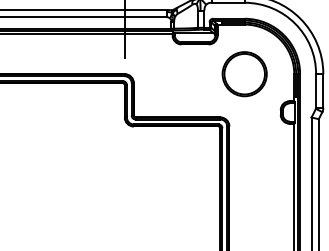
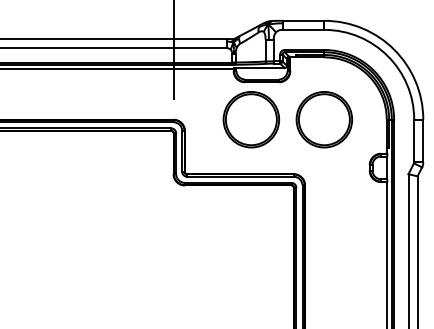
part: (186, 74) -> (251, 119), added

